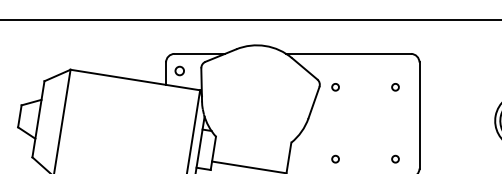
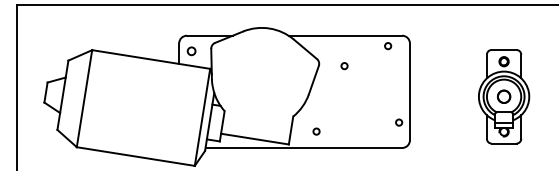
circle: (335, 87) -> (344, 66), moved
circle: (395, 87) -> (388, 46), moved
circle: (335, 159) -> (316, 131), moved
circle: (395, 159) -> (399, 122), moved

